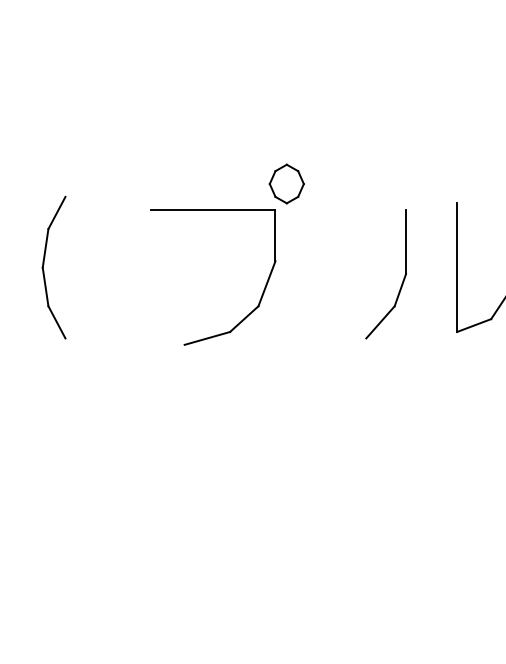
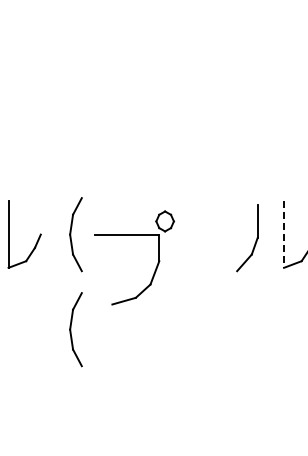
part: (227, 211) -> (134, 235), moved
line: (458, 269) -> (284, 235), solid -> dashed
part: (53, 451) -> (75, 329), added

